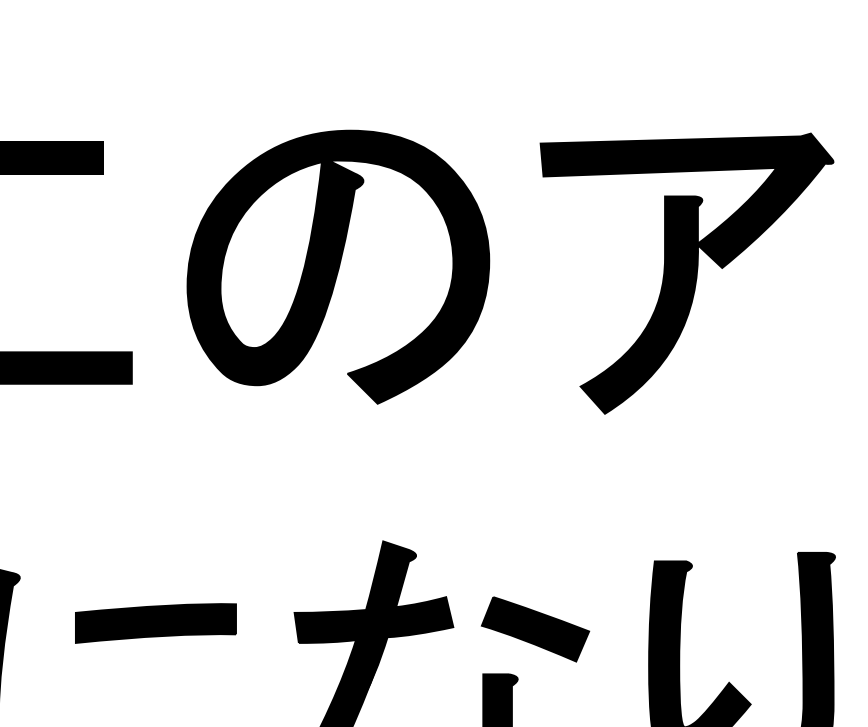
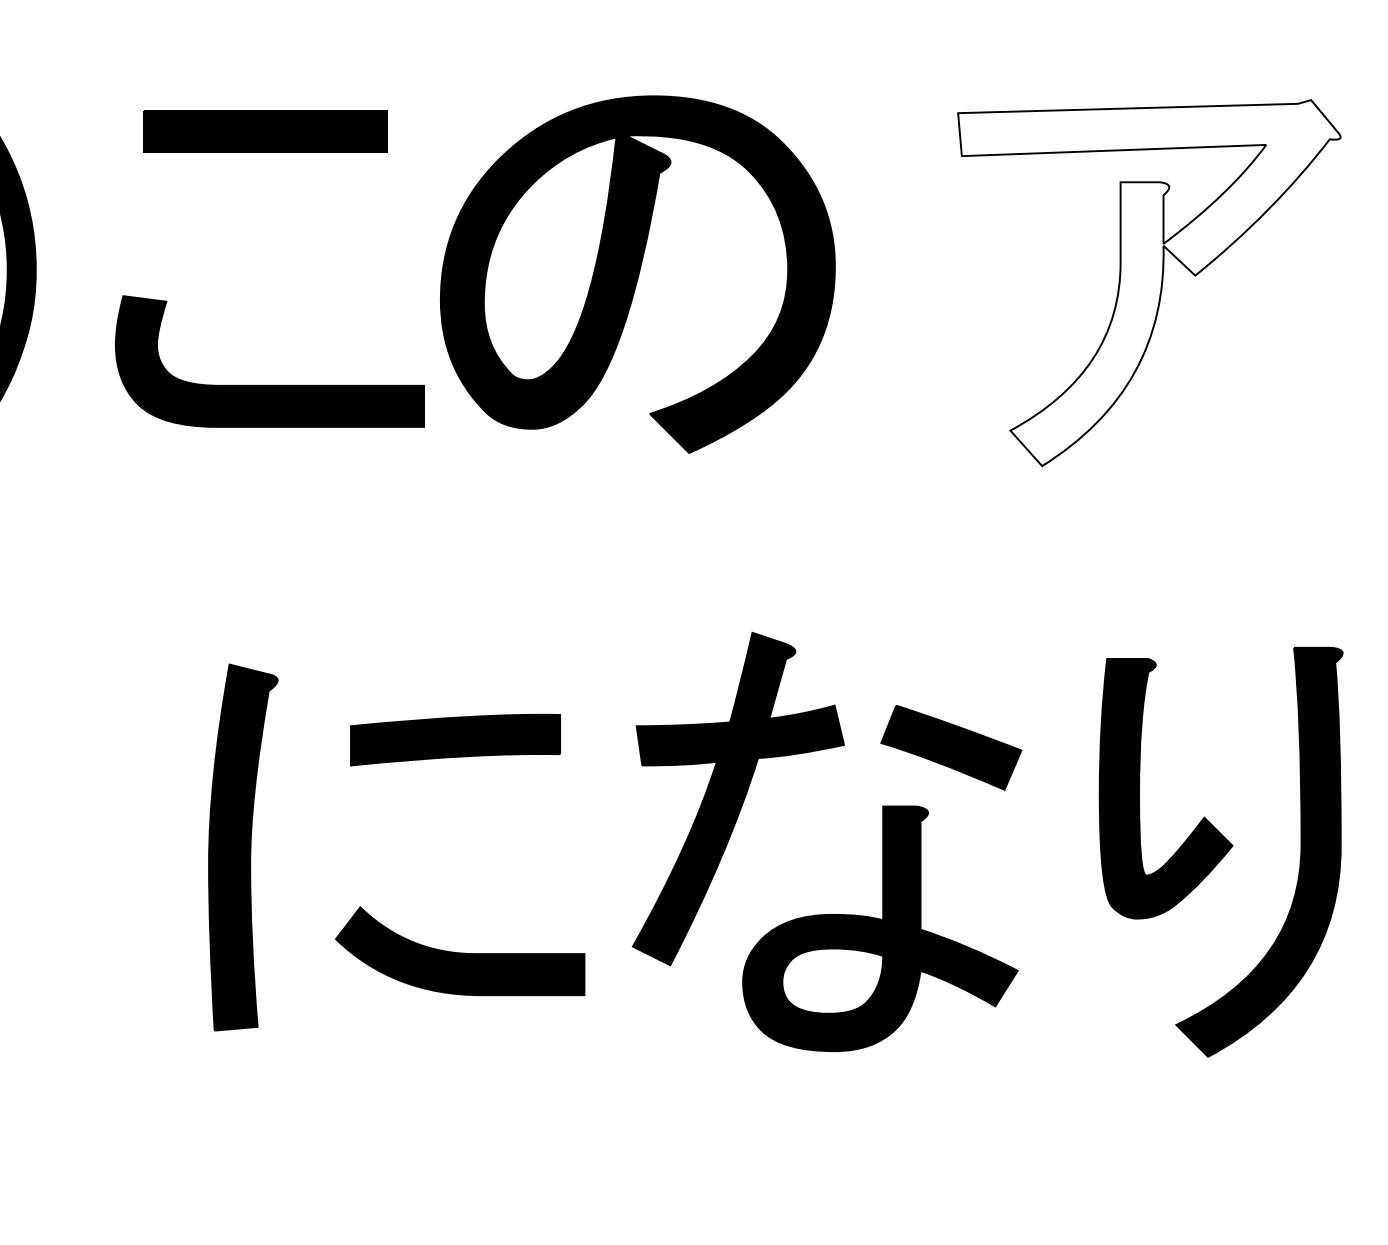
part: (338, 267) -> (637, 274), moved
fill: (687, 273) -> (1149, 283), removed

